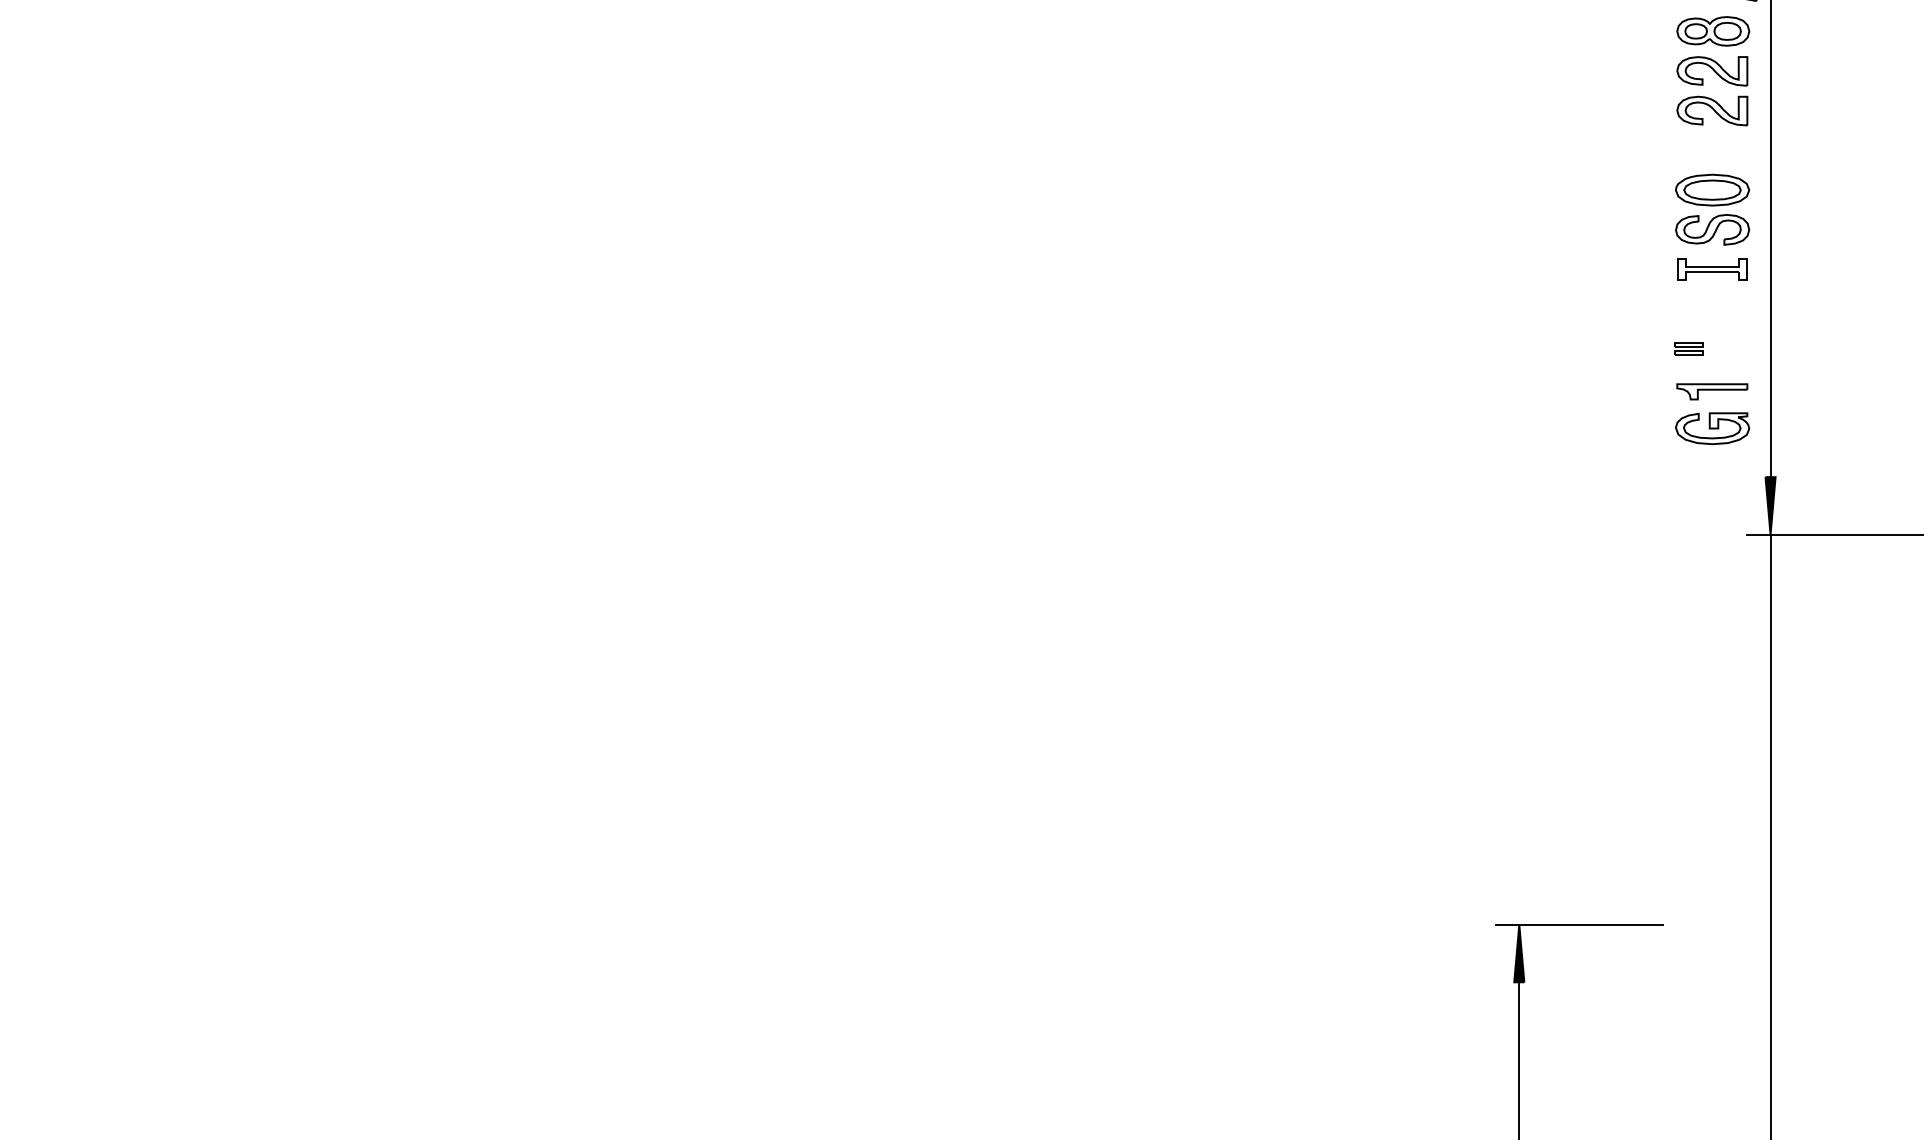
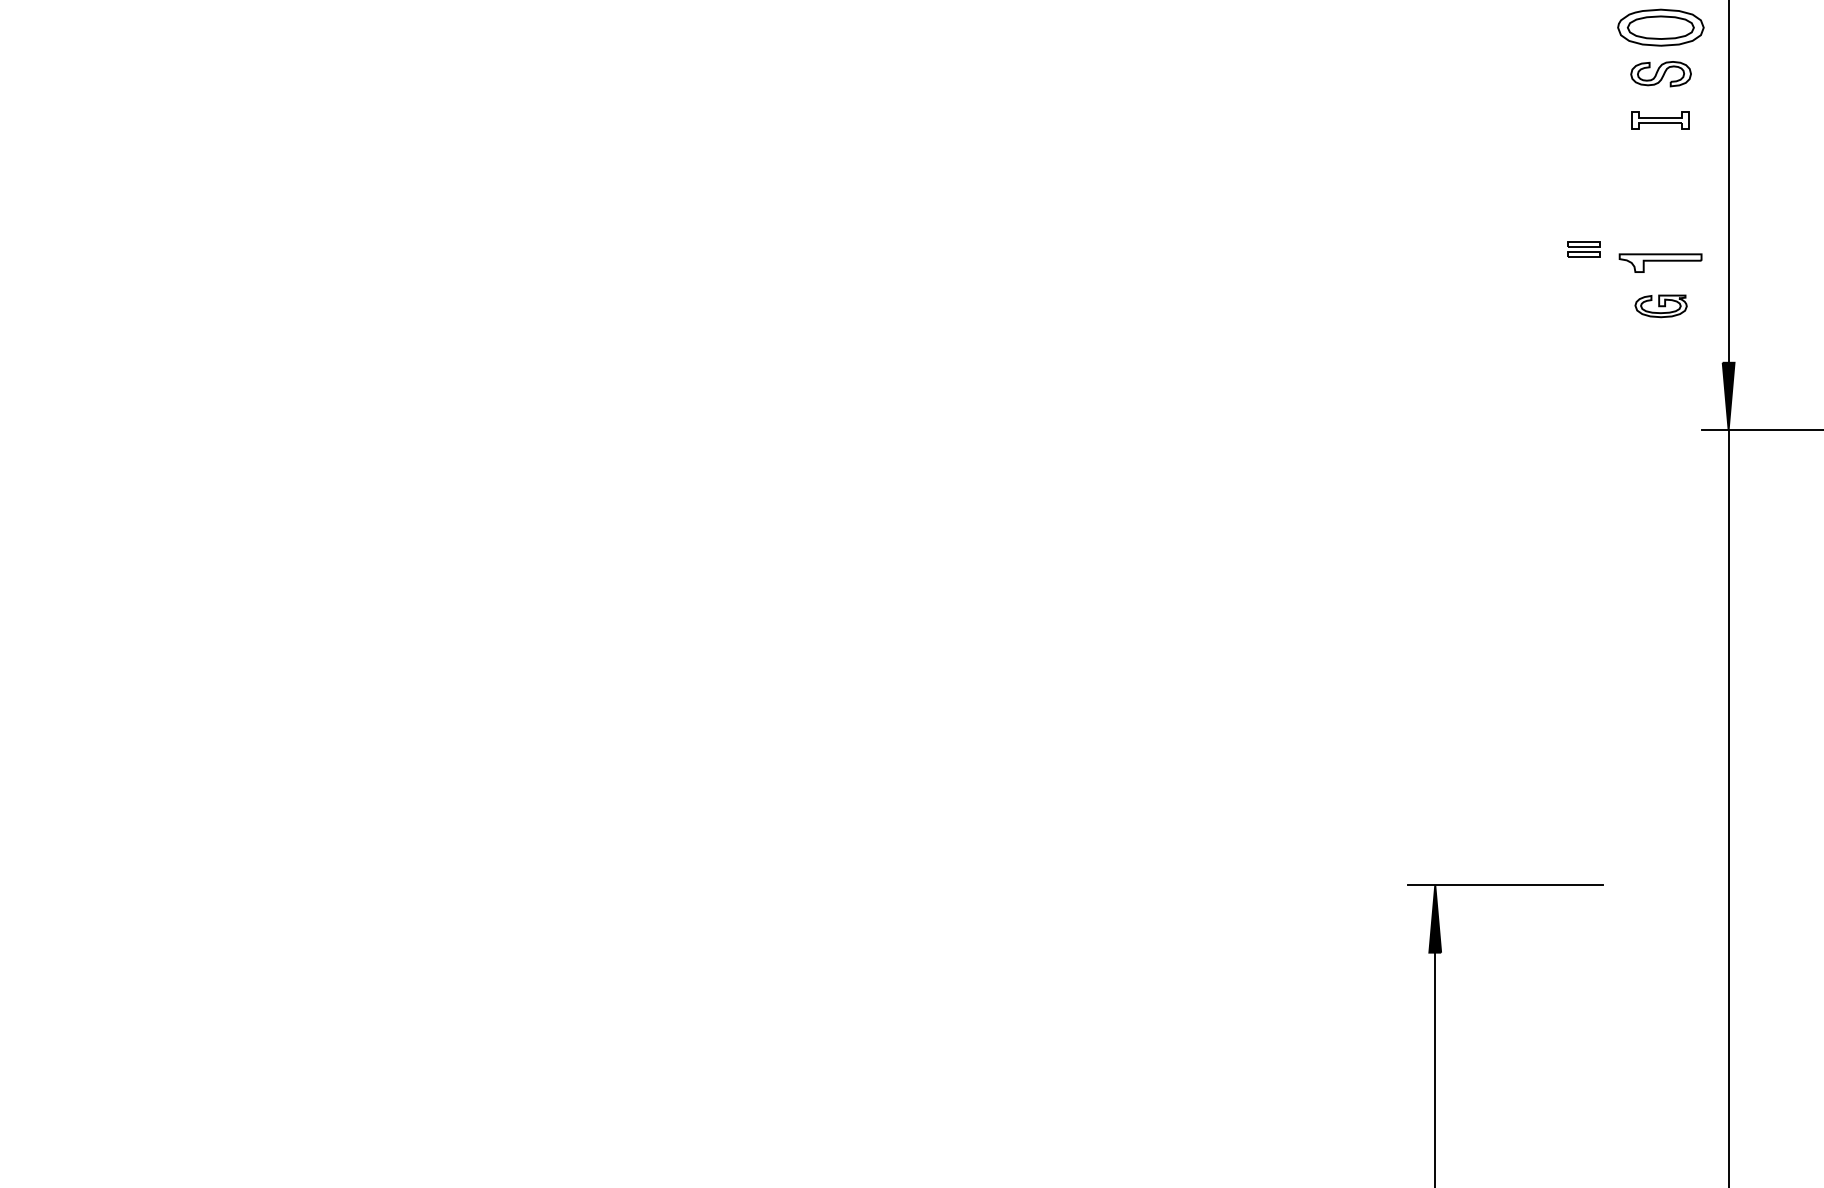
part: (1712, 229) -> (1660, 73), size x0.7
part: (1712, 269) -> (1660, 120), size x0.7
part: (1688, 348) -> (1583, 248), moved
part: (1712, 428) -> (1660, 305), size x0.6

